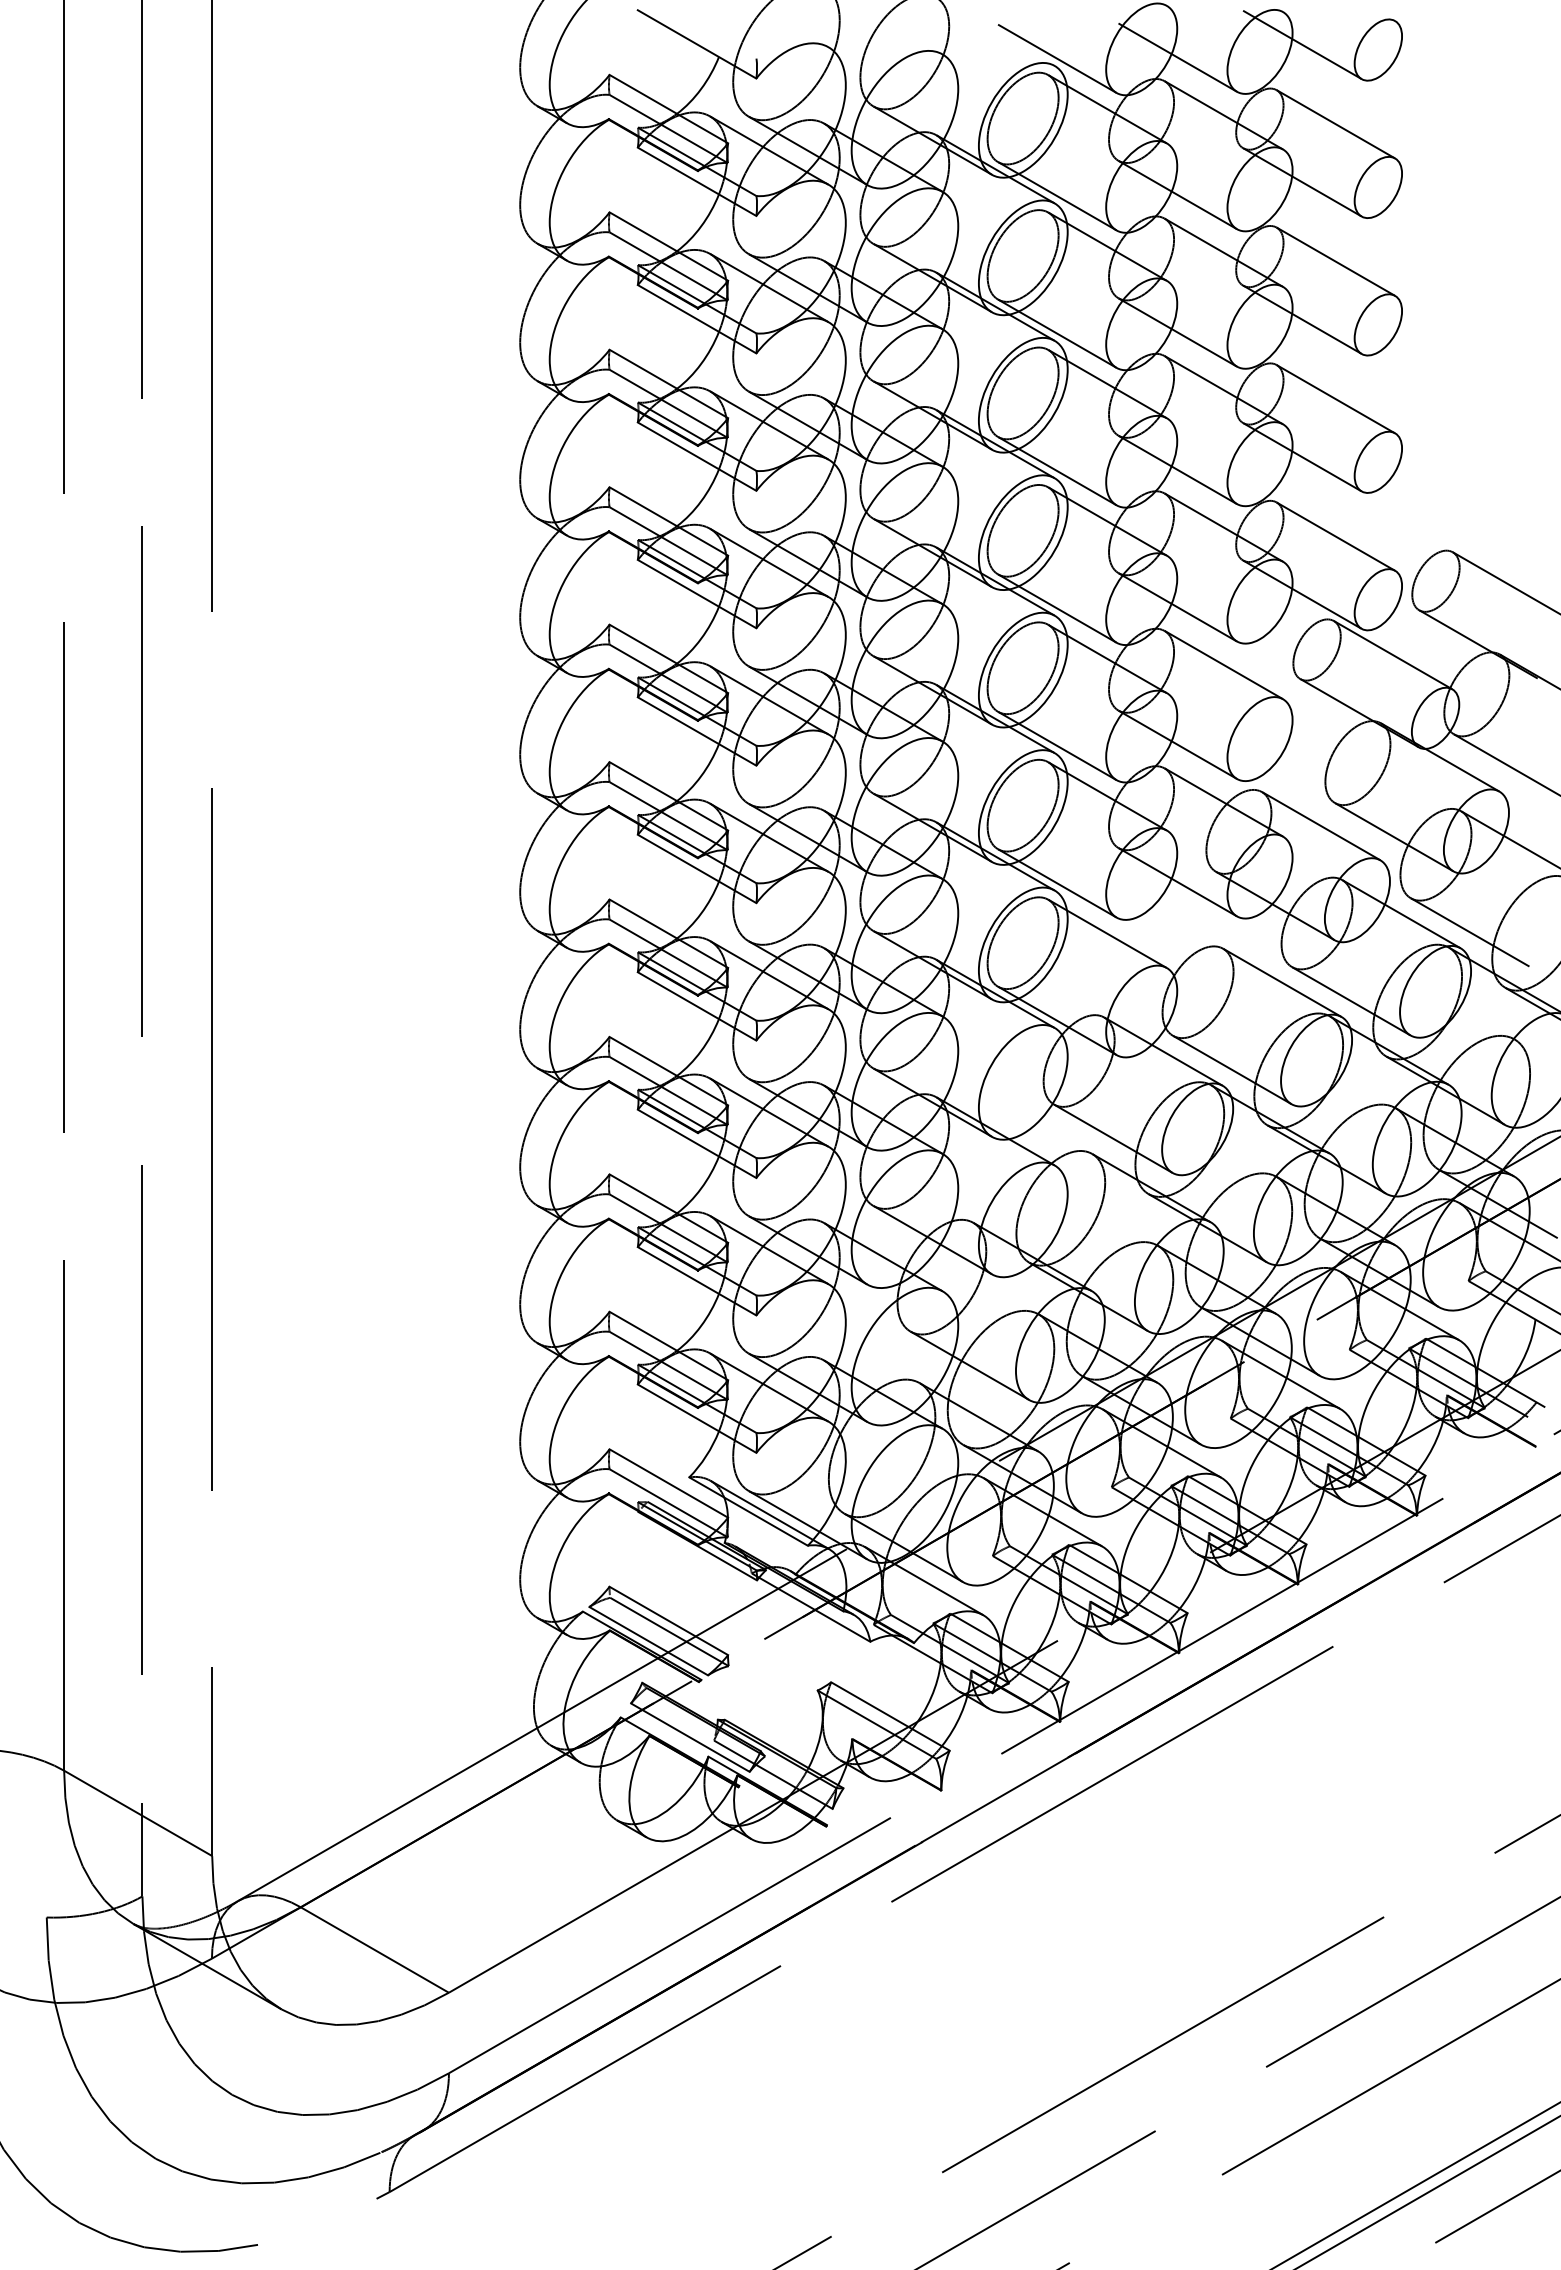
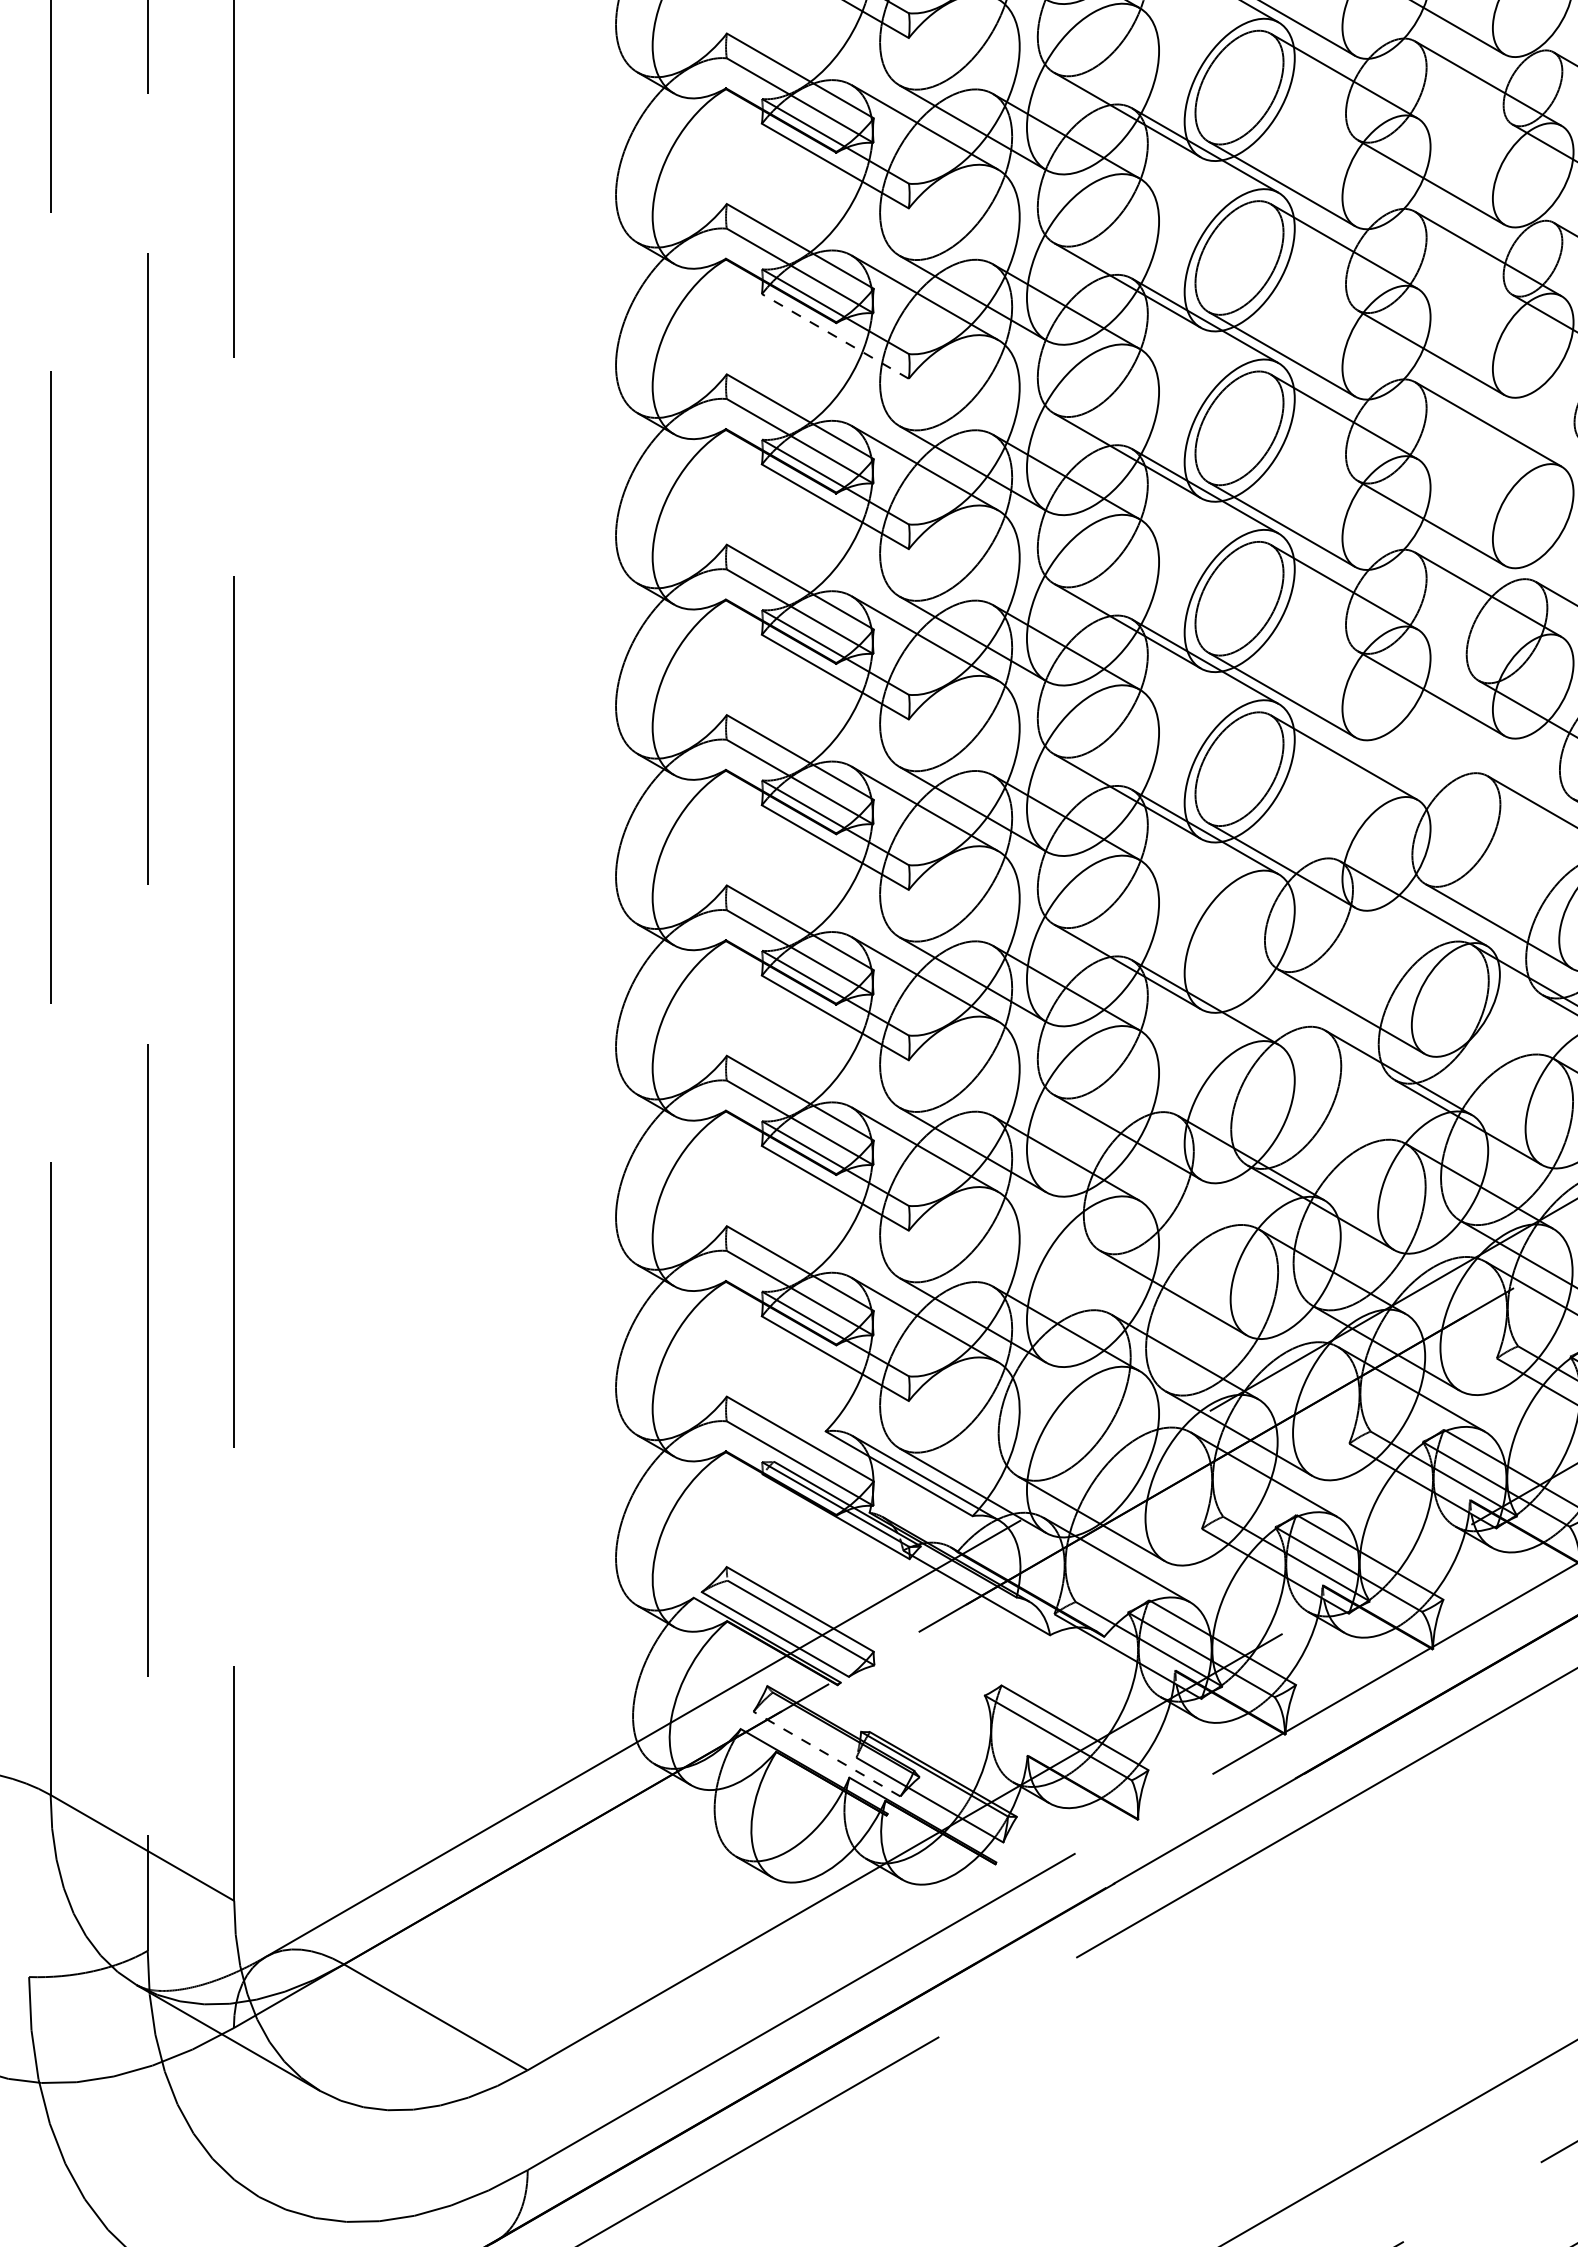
line: (696, 593) -> (834, 335), solid -> dashed
line: (689, 1737) -> (825, 1753), solid -> dashed

